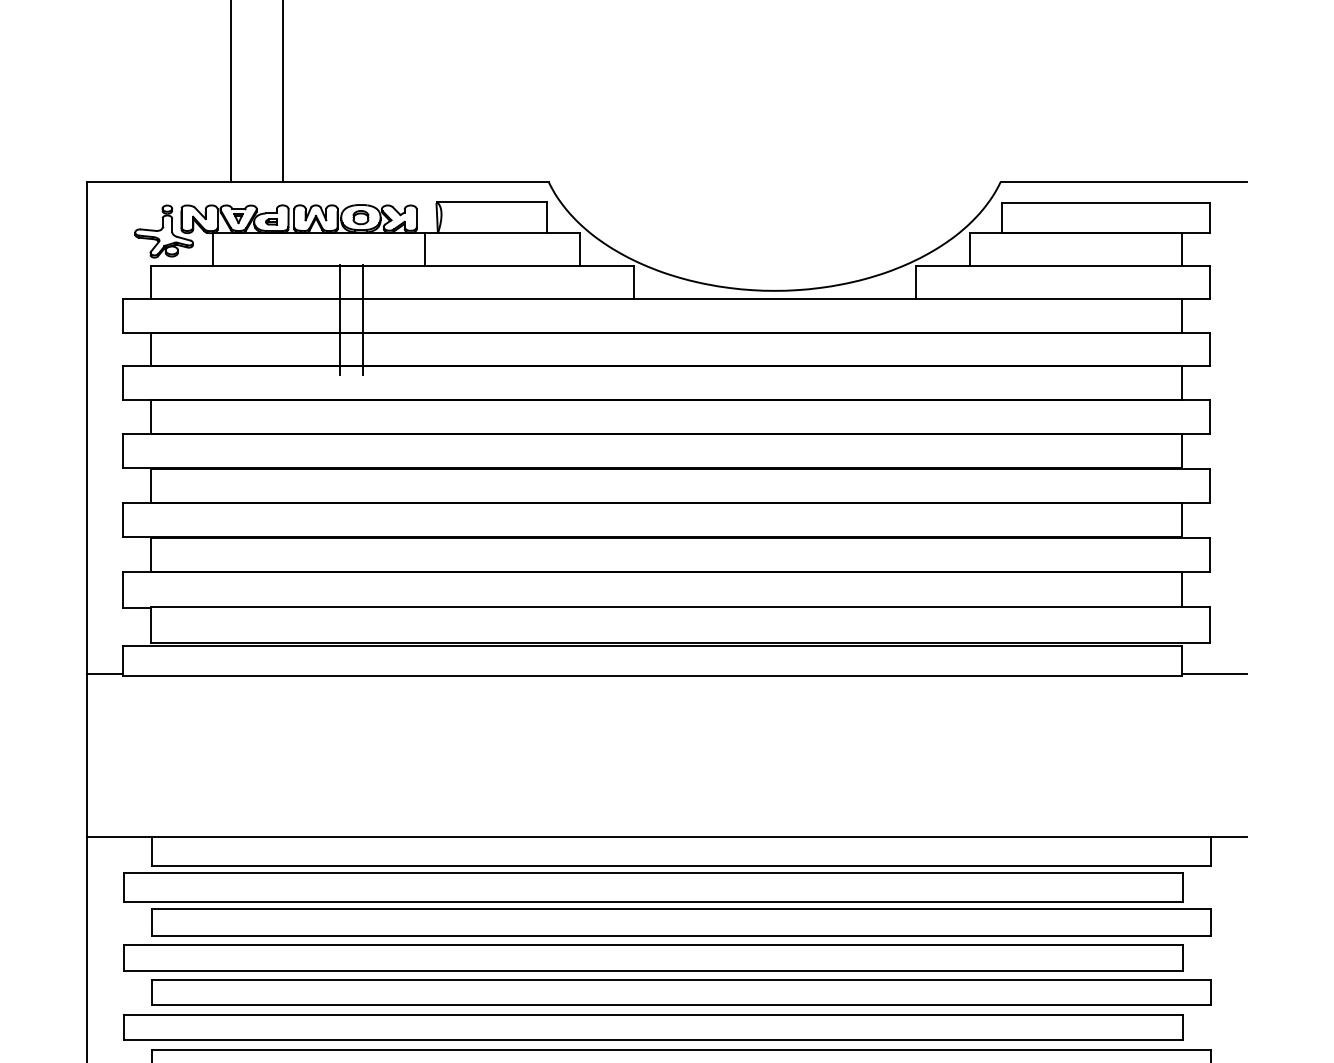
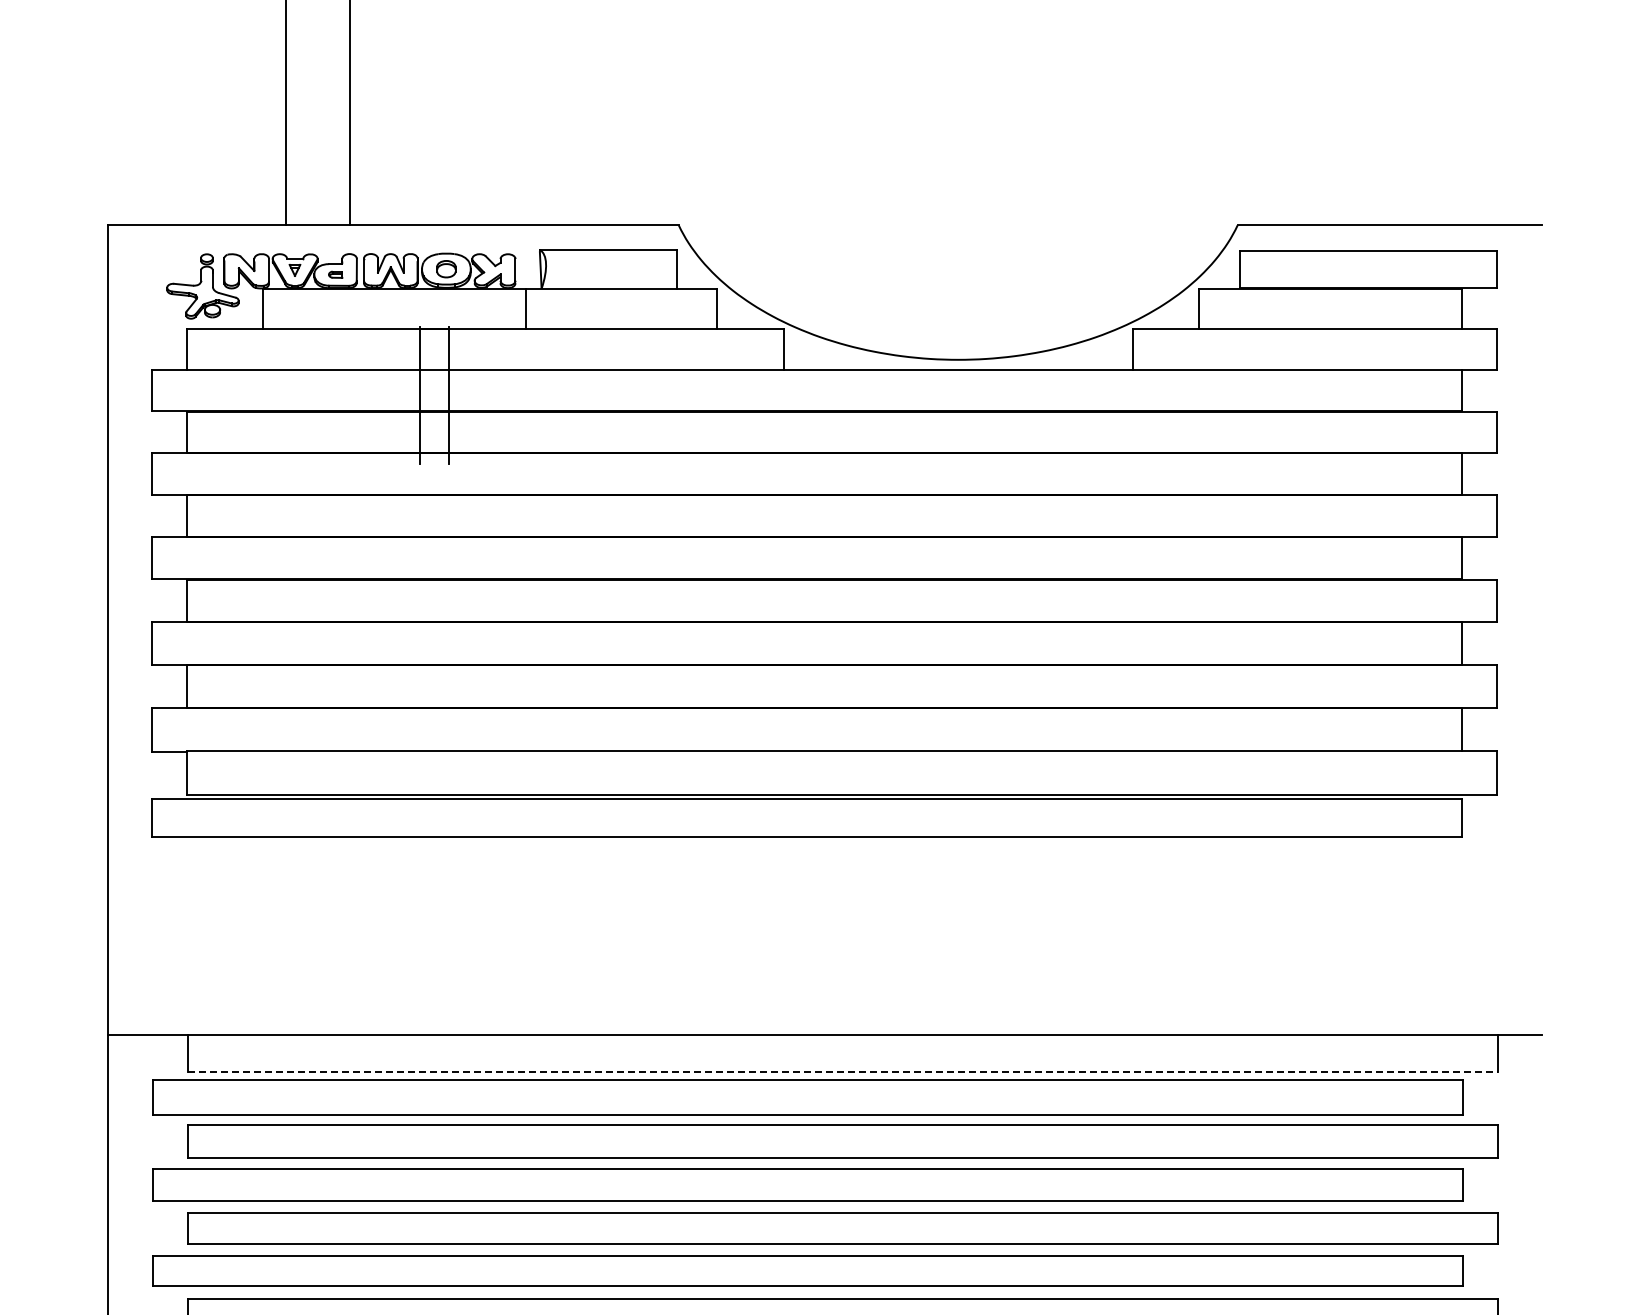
line: (104, 673) -> (129, 833), removed
line: (1214, 673) -> (1502, 833), removed
line: (681, 866) -> (843, 1071), solid -> dashed

